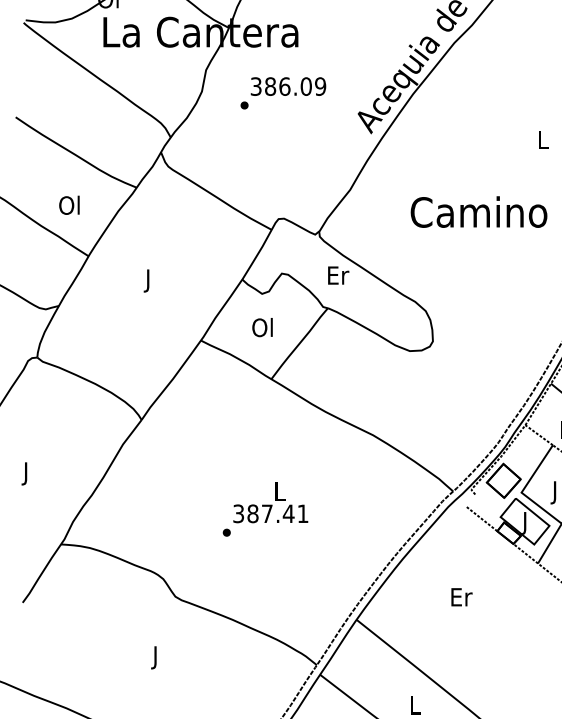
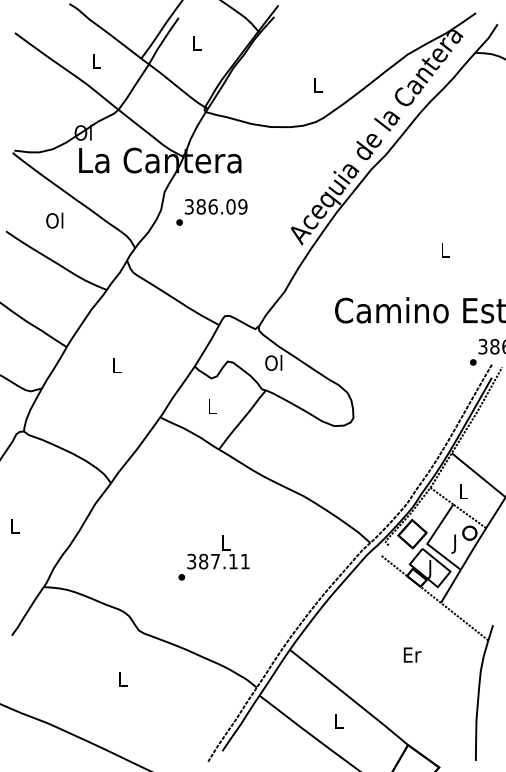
text: (282, 93) -> (211, 212), moved
text: (69, 205) -> (54, 220), moved
text: (338, 274) -> (274, 362), Er -> Ol
text: (148, 280) -> (116, 367), J -> L
text: (262, 327) -> (211, 406), Ol -> L
text: (27, 472) -> (15, 527), J -> L
text: (288, 513) -> (233, 561), 387.41 -> 387.11
text: (461, 596) -> (412, 654), moved
text: (155, 657) -> (122, 681), J -> L

